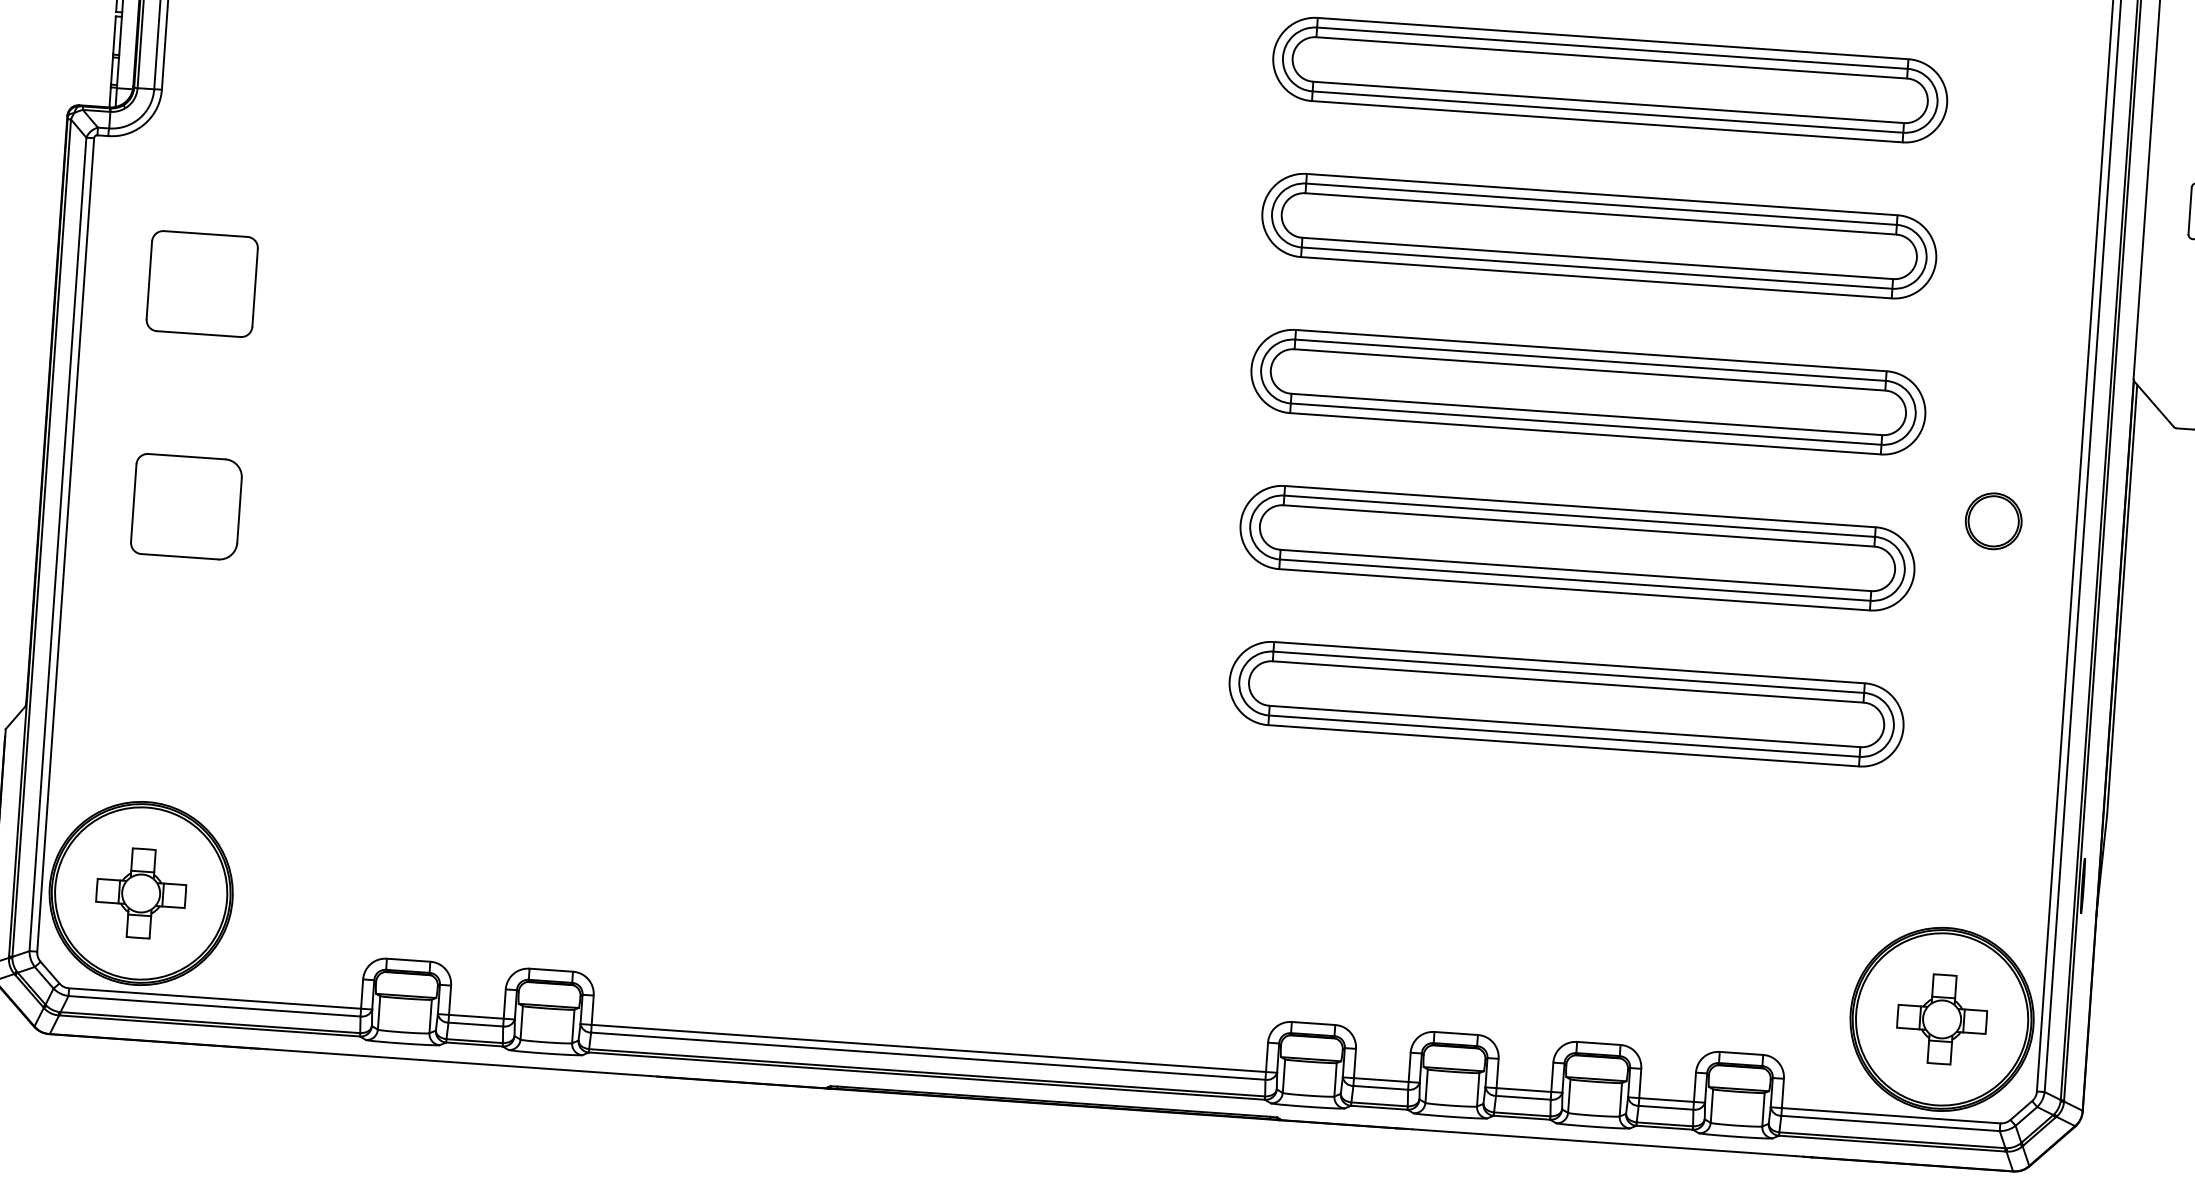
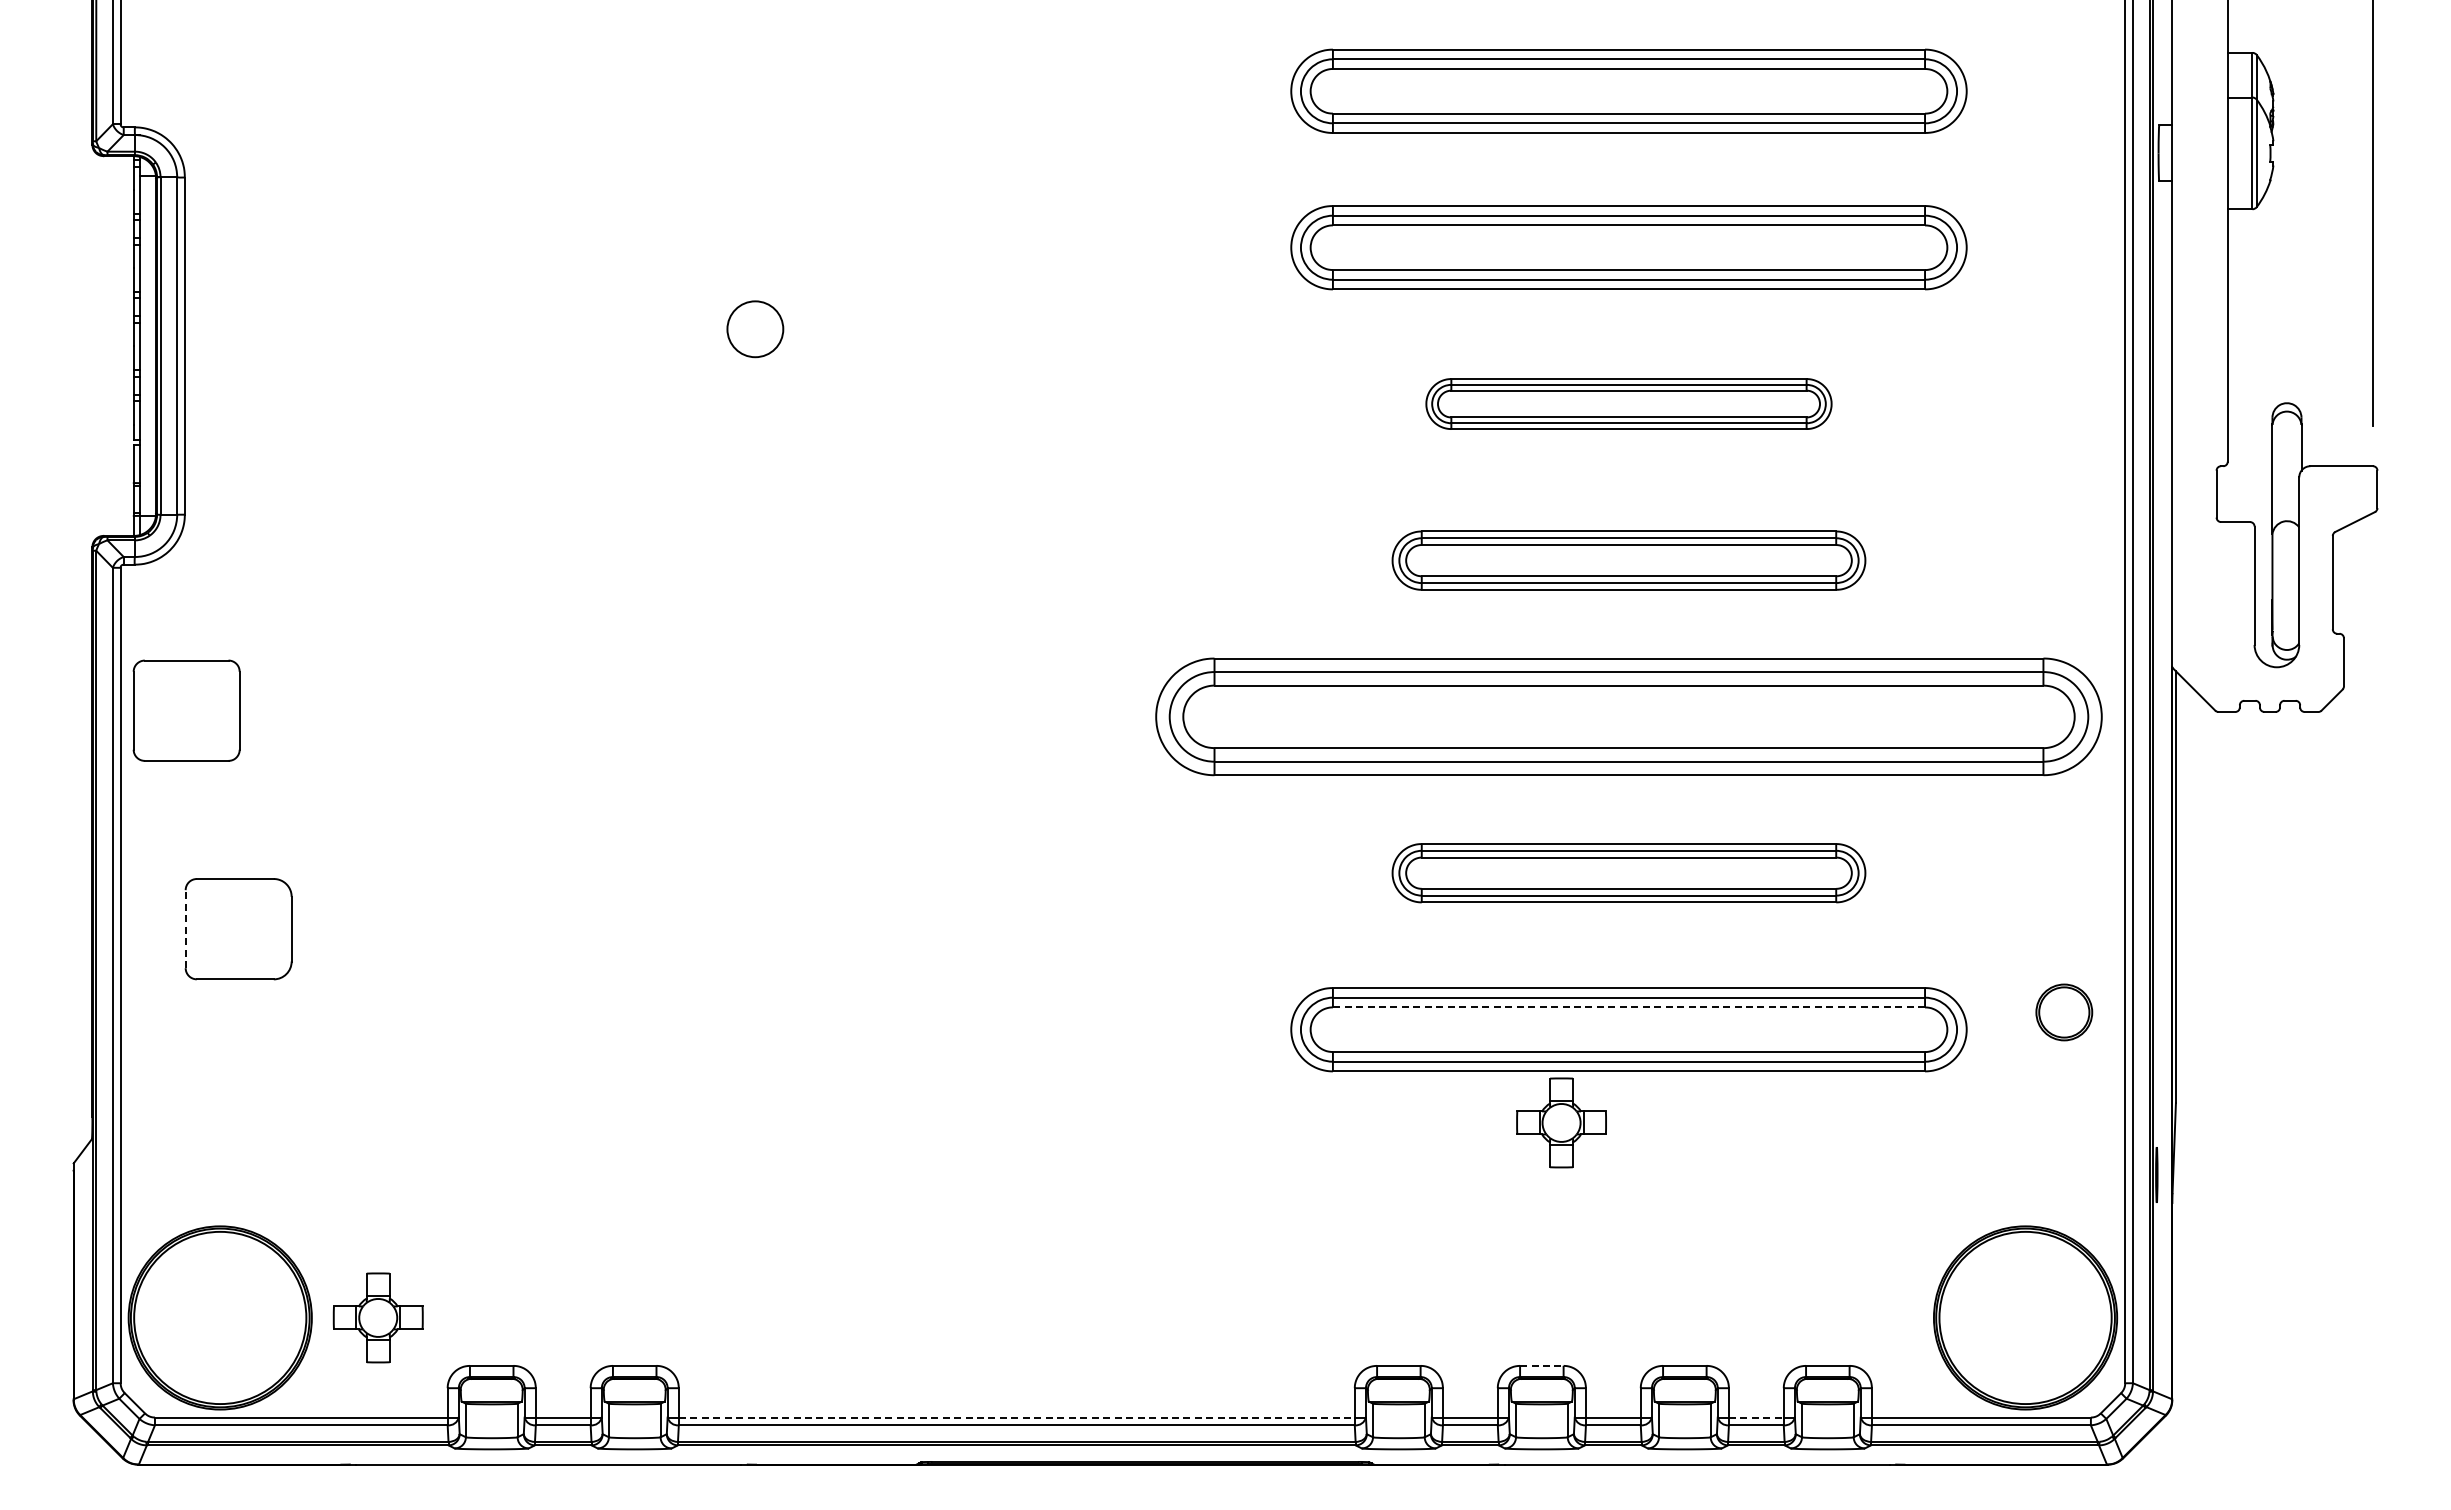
part: (1609, 79) -> (1628, 403), size x0.6
part: (1598, 236) -> (1628, 560), size x0.7
part: (202, 283) -> (186, 710), moved
part: (1587, 391) -> (1628, 716), size x1.4
line: (133, 503) -> (185, 929), solid -> dashed
part: (1993, 521) -> (2064, 1012), moved
part: (1577, 547) -> (1628, 872), size x0.7
line: (1567, 682) -> (1628, 1007), solid -> dashed
part: (140, 892) -> (377, 1317), moved
part: (1942, 1018) -> (1561, 1122), moved
line: (1455, 1033) -> (1541, 1365), solid -> dashed
line: (928, 1048) -> (1016, 1417), solid -> dashed
line: (1666, 1099) -> (1756, 1417), solid -> dashed

